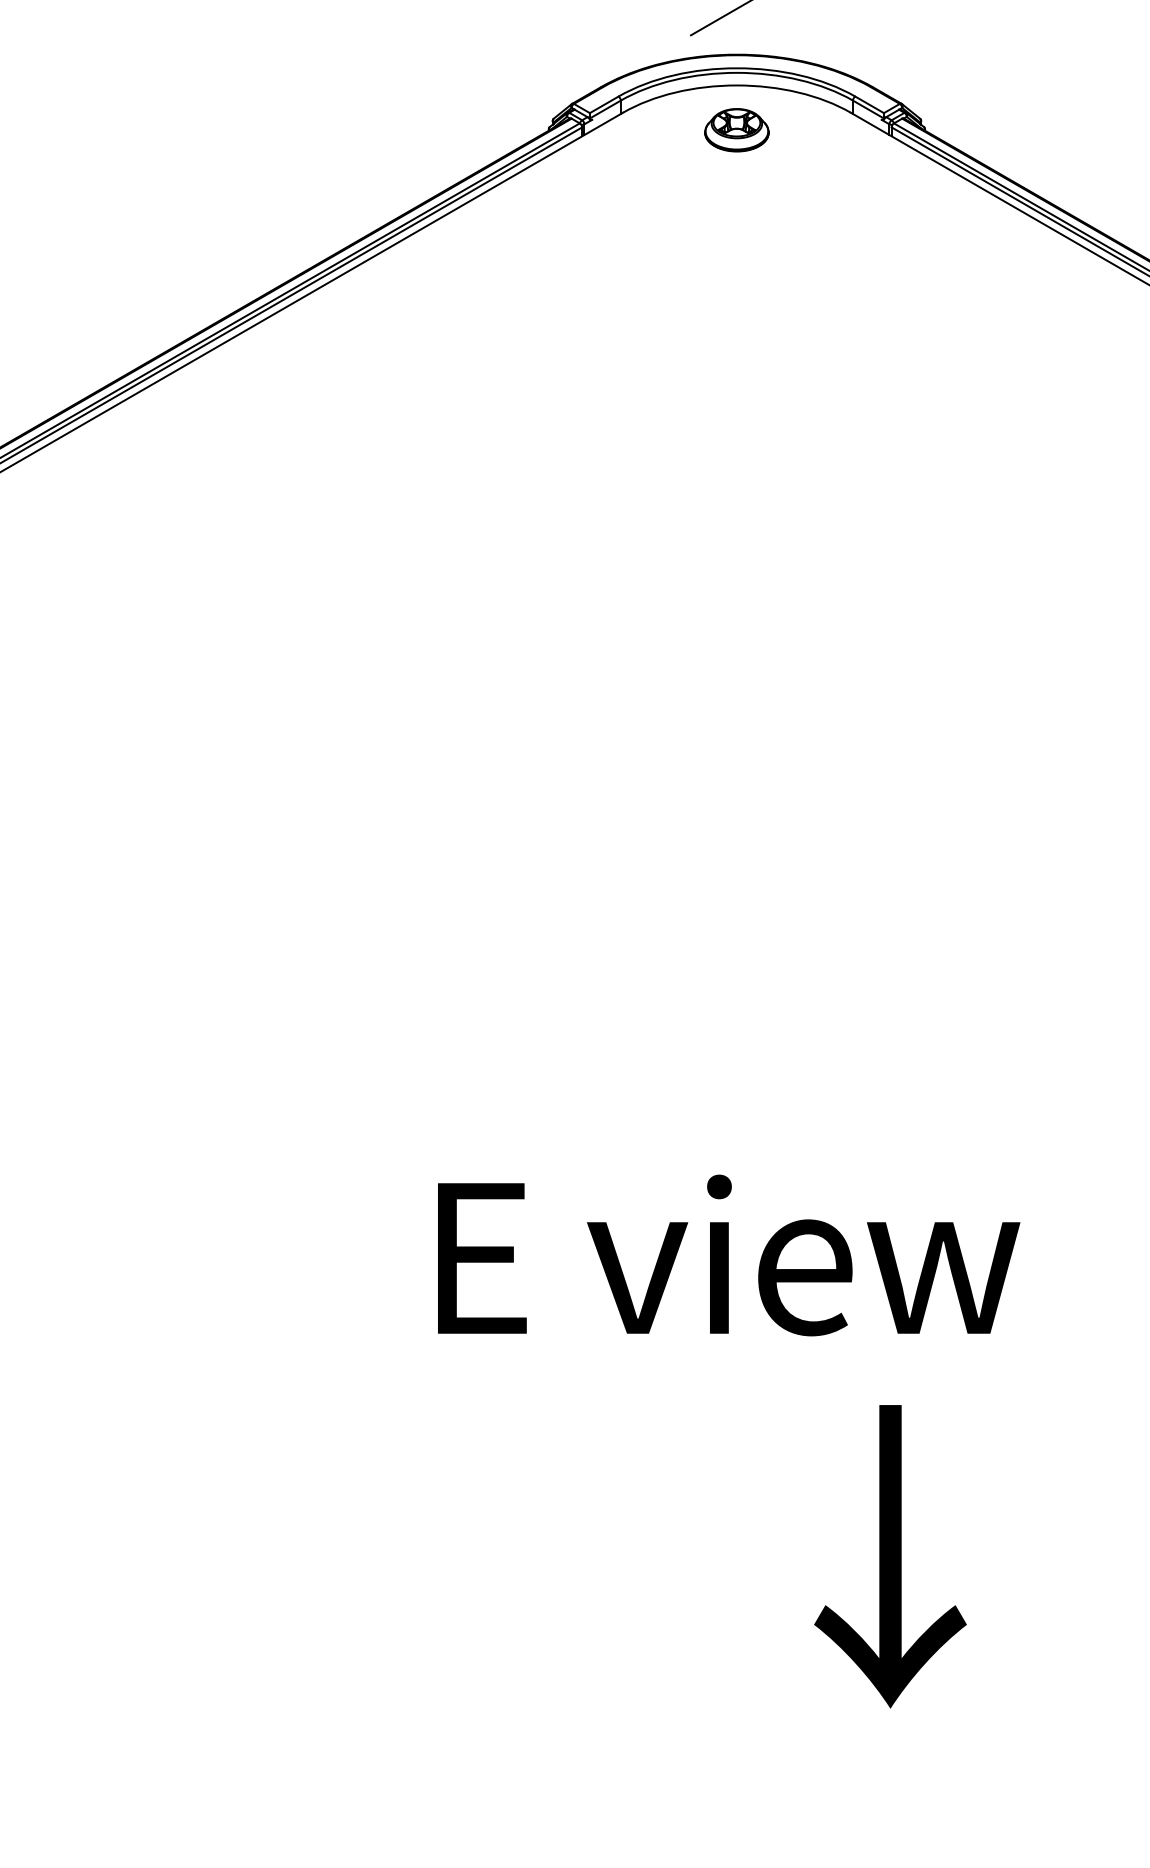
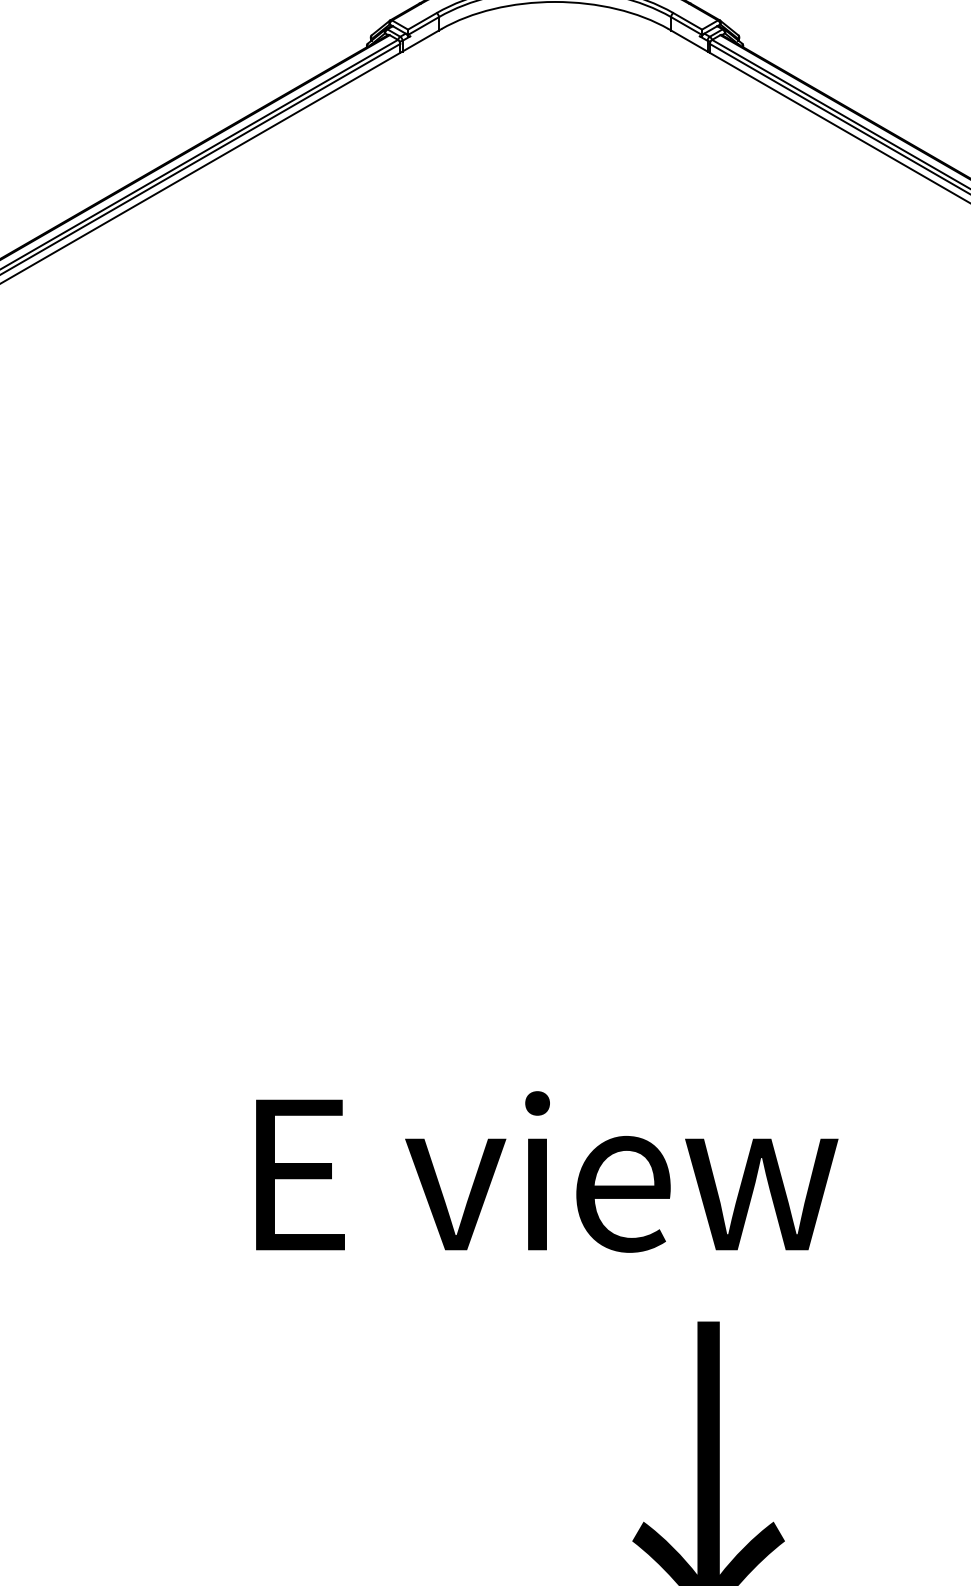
part: (736, 130) -> (554, 47), removed

